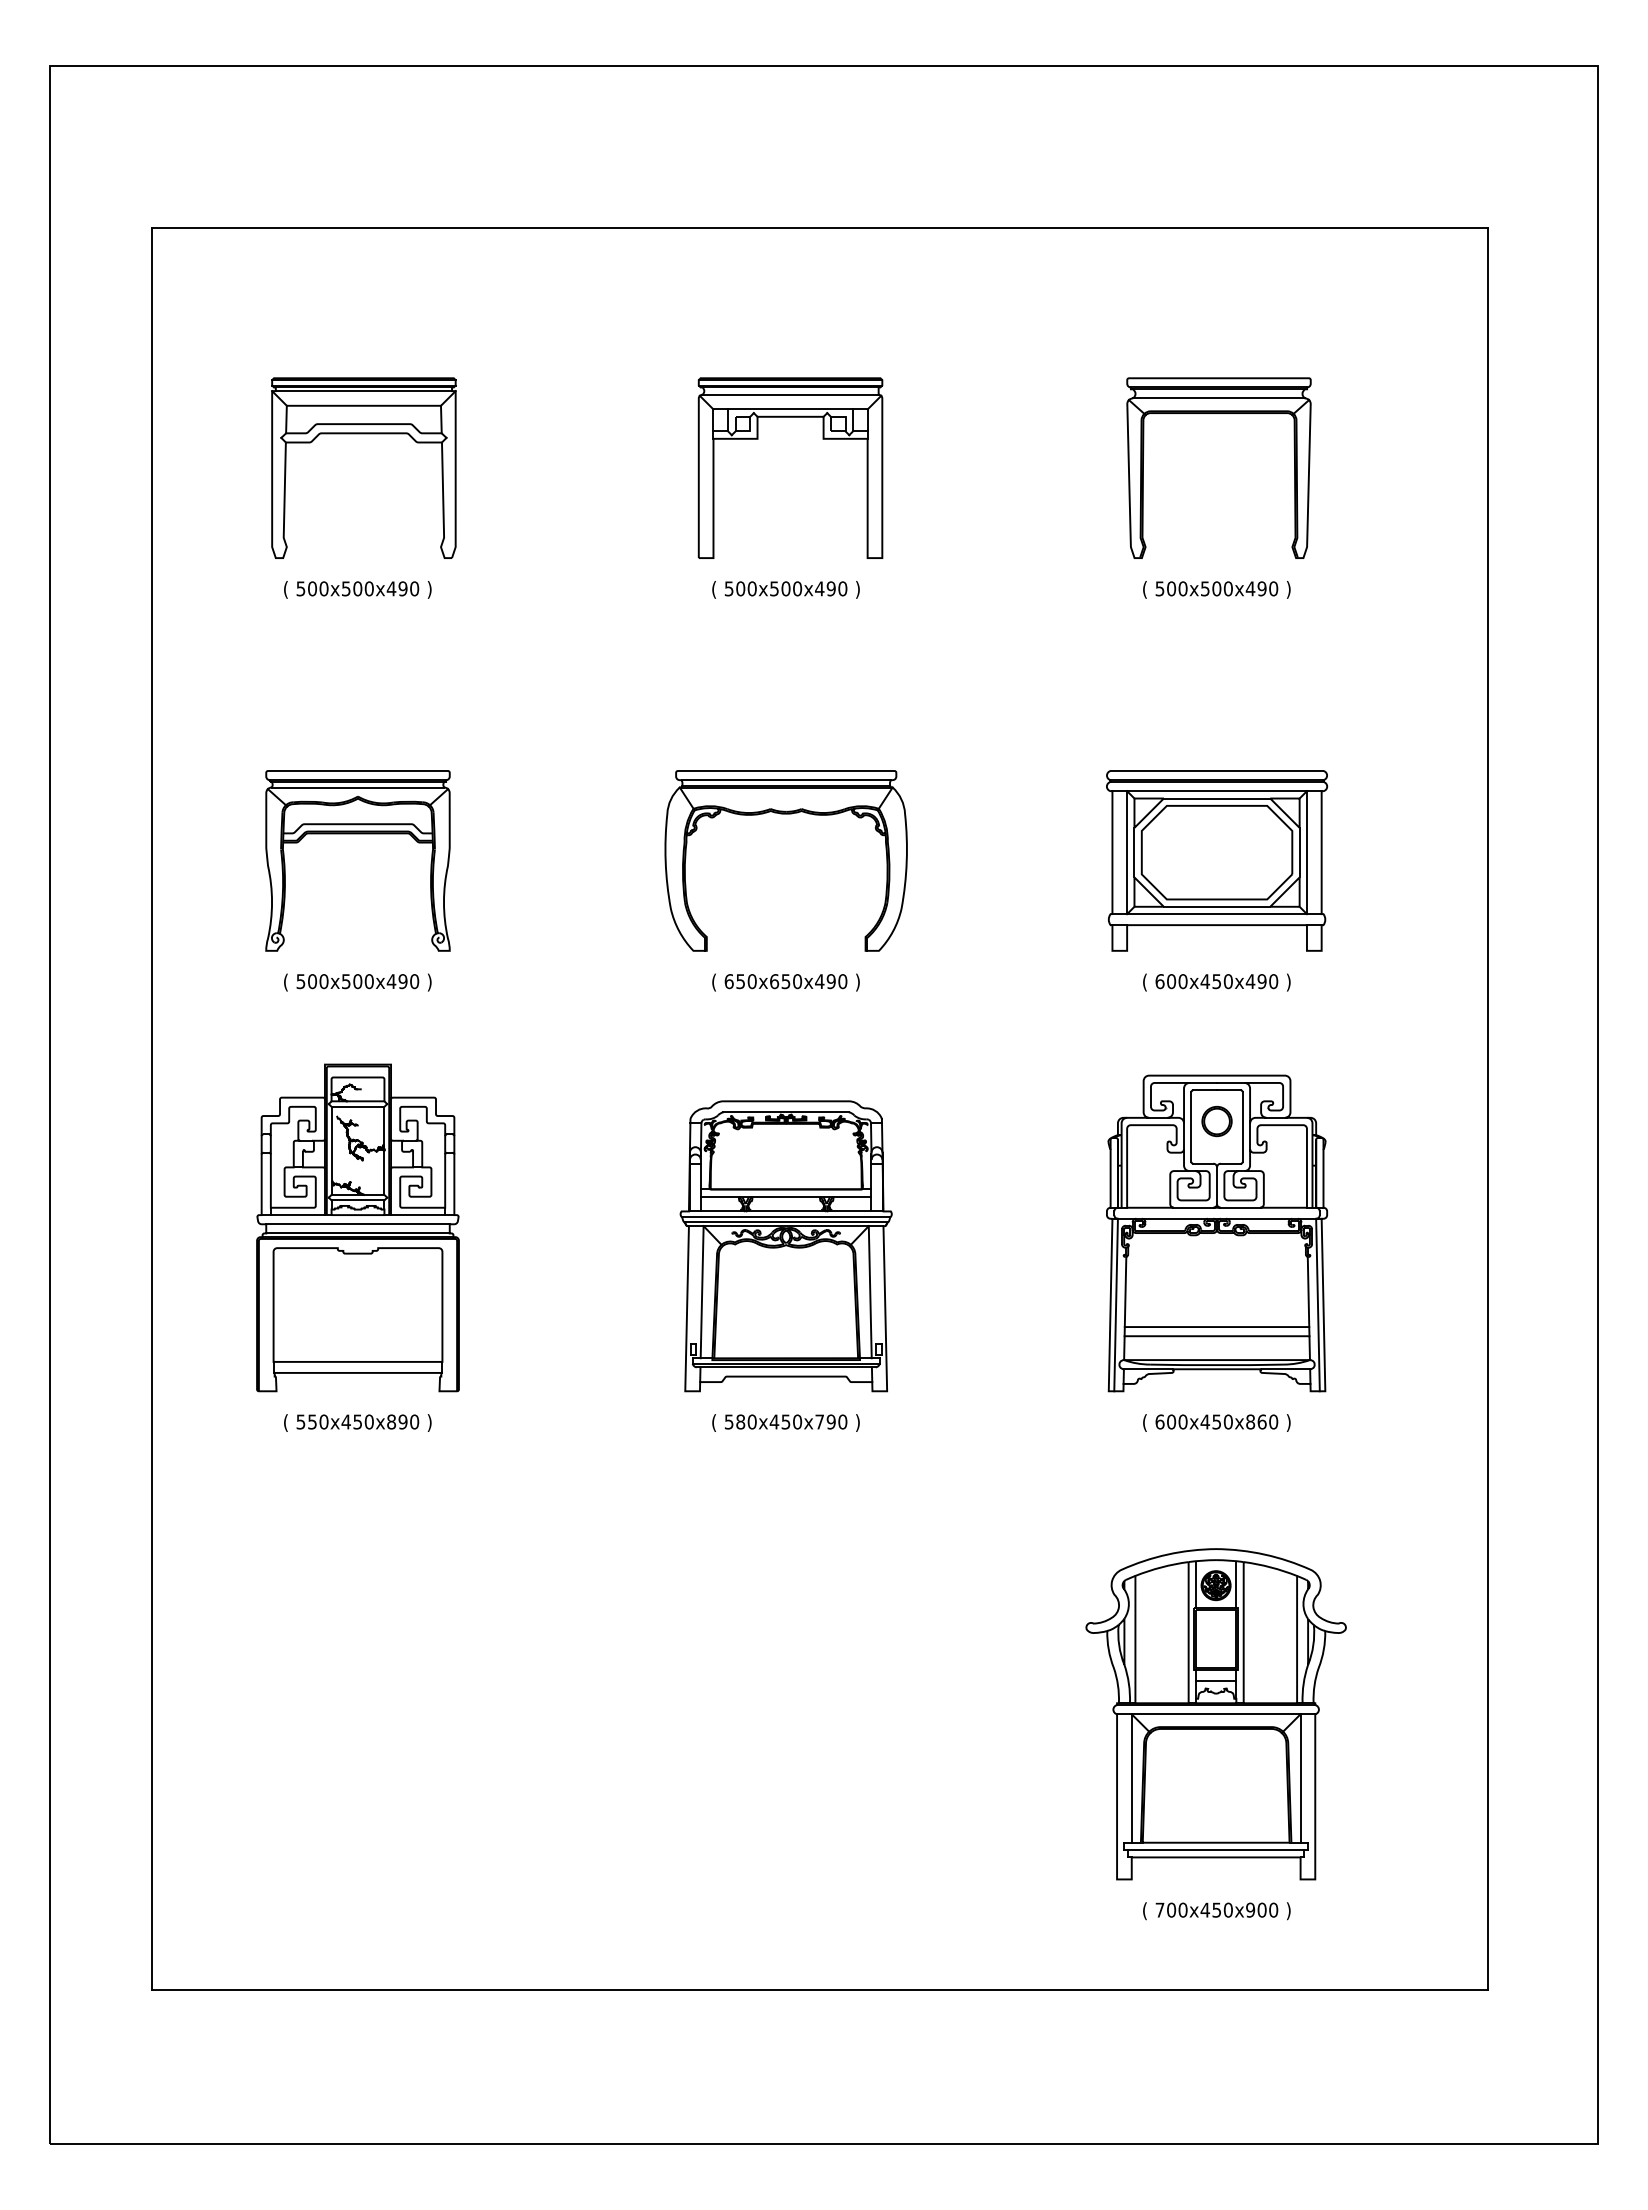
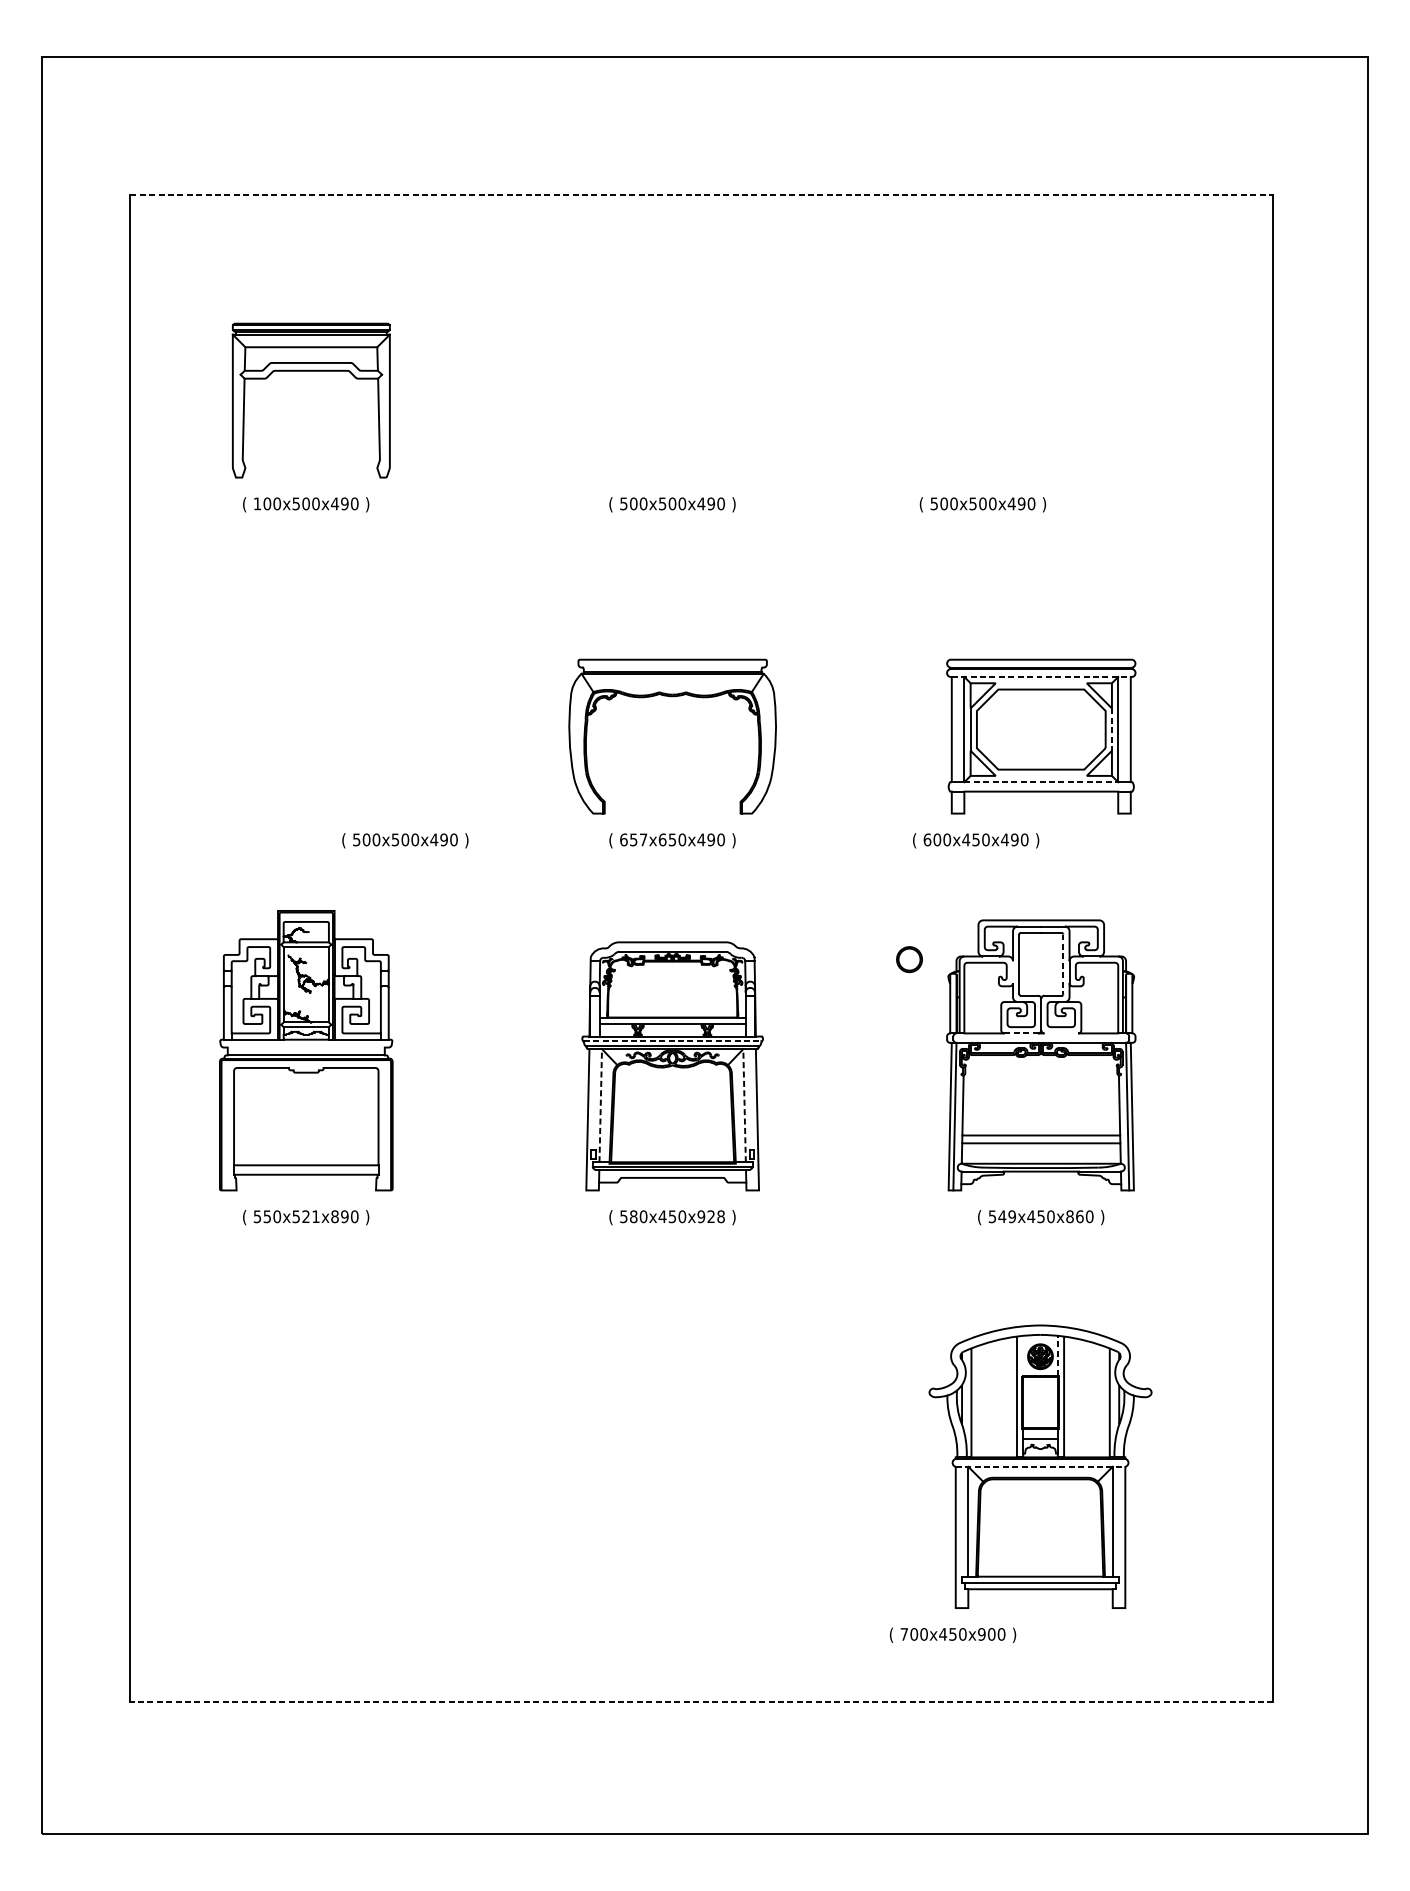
line: (820, 227) -> (702, 194), solid -> dashed
part: (1218, 413) -> (1042, 353), removed
part: (758, 439) -> (648, 376), removed
text: (300, 588) -> (257, 503), 500x500x490 -> 100x500x490
text: (1216, 589) -> (982, 504), moved
line: (785, 780) -> (672, 667), removed
line: (1217, 791) -> (1041, 677), solid -> dashed
line: (1216, 798) -> (1040, 683), removed
part: (357, 834) -> (305, 714), removed
line: (1299, 852) -> (1111, 729), solid -> dashed
line: (1216, 906) -> (1040, 775), removed
line: (1217, 914) -> (1041, 782), solid -> dashed
text: (751, 981) -> (642, 839), 650x650x490 -> 657x650x490
text: (357, 982) -> (405, 840), moved
text: (1216, 982) -> (975, 840), moved
part: (1216, 1121) -> (909, 959), moved
line: (1242, 1127) -> (1063, 964), solid -> dashed
line: (1184, 1136) -> (1013, 972), removed
line: (1193, 1207) -> (1021, 1033), solid -> dashed
line: (1240, 1207) -> (1061, 1033), removed
line: (786, 1216) -> (672, 1040), solid -> dashed
line: (357, 1224) -> (305, 1047), removed
line: (702, 1291) -> (601, 1105), solid -> dashed
line: (870, 1291) -> (744, 1105), solid -> dashed
text: (357, 1421) -> (305, 1216), 550x450x890 -> 550x521x890
text: (831, 1421) -> (711, 1216), 580x450x790 -> 580x450x928
text: (1171, 1421) -> (1002, 1216), 600x450x860 -> 549x450x860
line: (1195, 1584) -> (1022, 1355), removed
line: (1236, 1584) -> (1057, 1355), solid -> dashed
line: (1216, 1714) -> (1040, 1466), solid -> dashed
text: (1216, 1911) -> (952, 1635), moved
line: (820, 1989) -> (702, 1702), solid -> dashed

